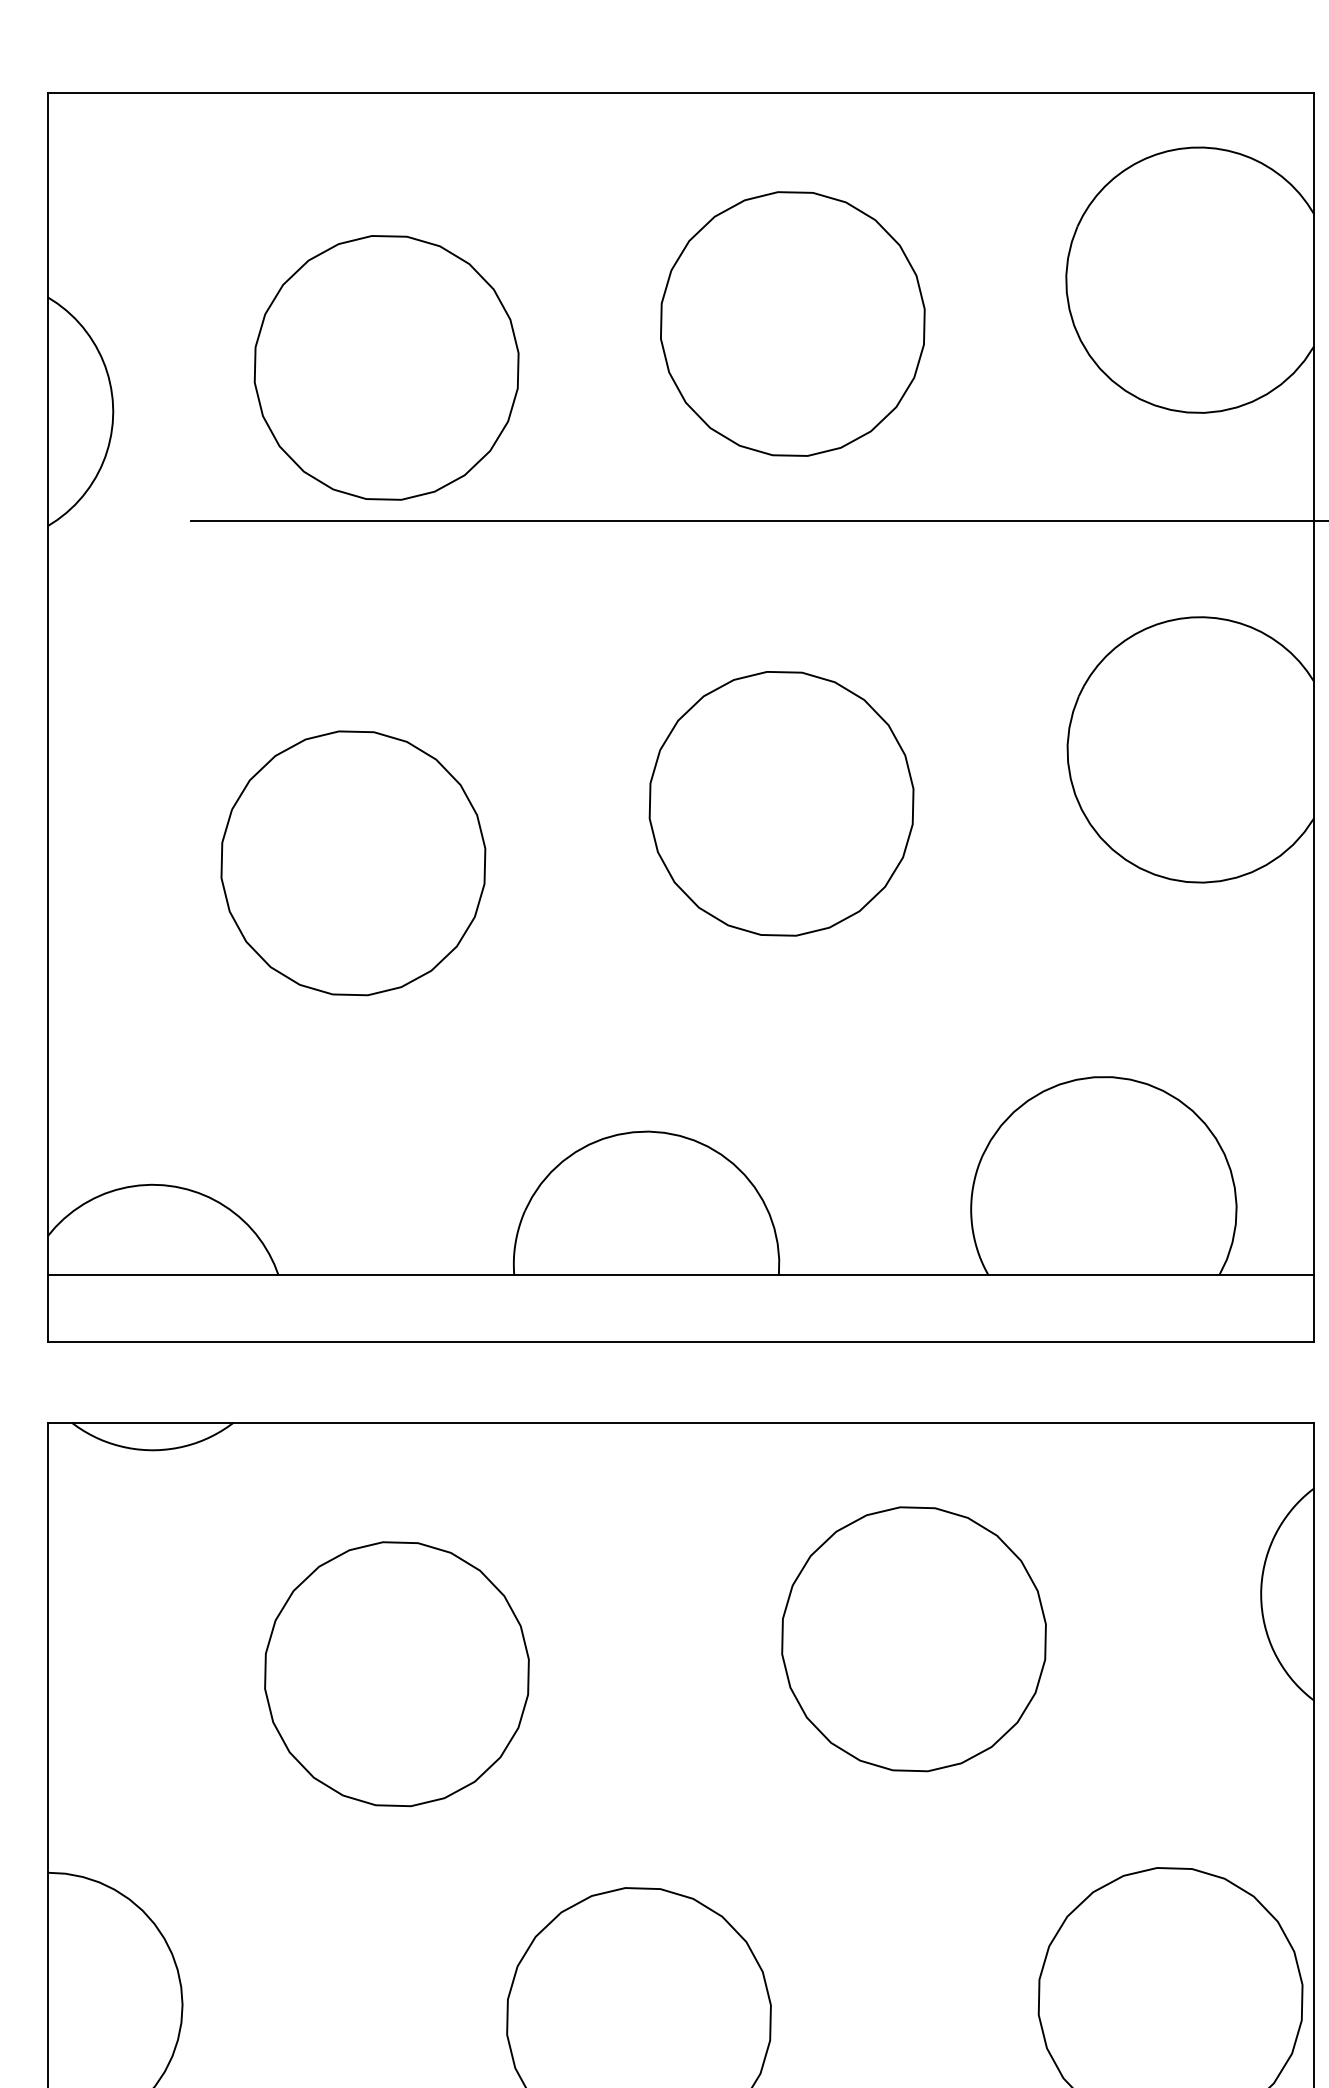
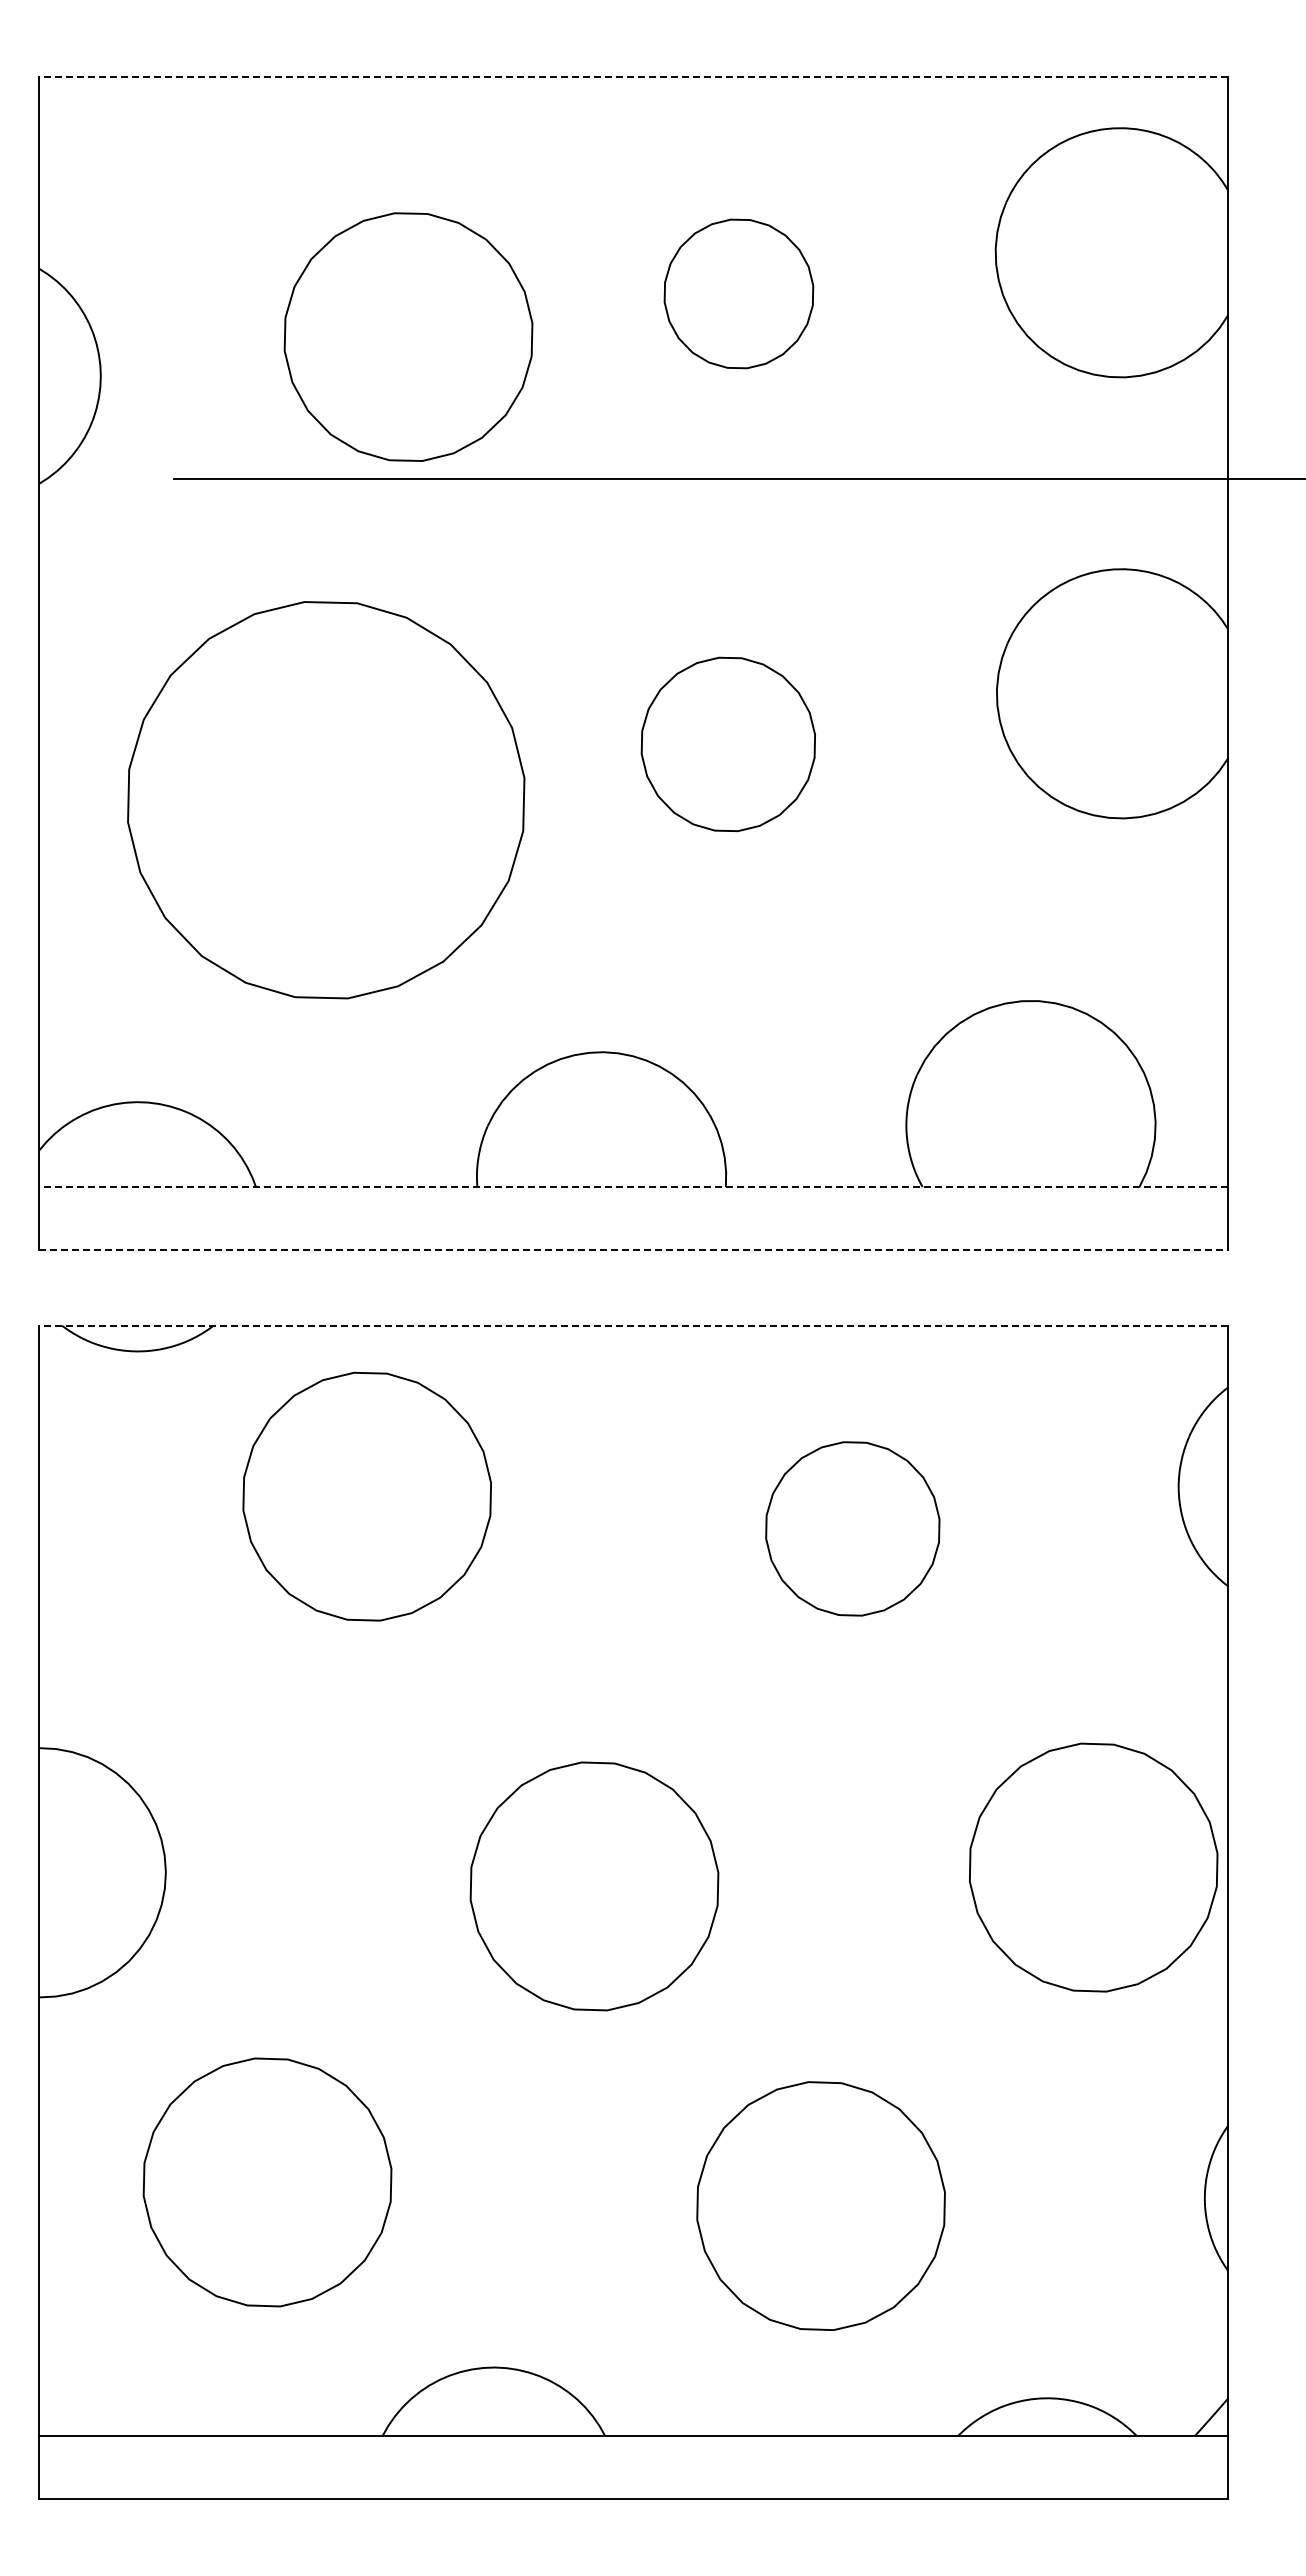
line: (680, 93) -> (633, 77), solid -> dashed
part: (792, 323) -> (738, 293), size x0.6
part: (386, 367) -> (408, 336), moved
part: (781, 803) -> (728, 744), size x0.7
part: (353, 863) -> (326, 800), size x1.6
line: (680, 1275) -> (633, 1187), solid -> dashed
line: (680, 1342) -> (633, 1250), solid -> dashed
line: (680, 1422) -> (633, 1325), solid -> dashed
part: (913, 1638) -> (852, 1528), size x0.7
part: (396, 1673) -> (366, 1496), moved

